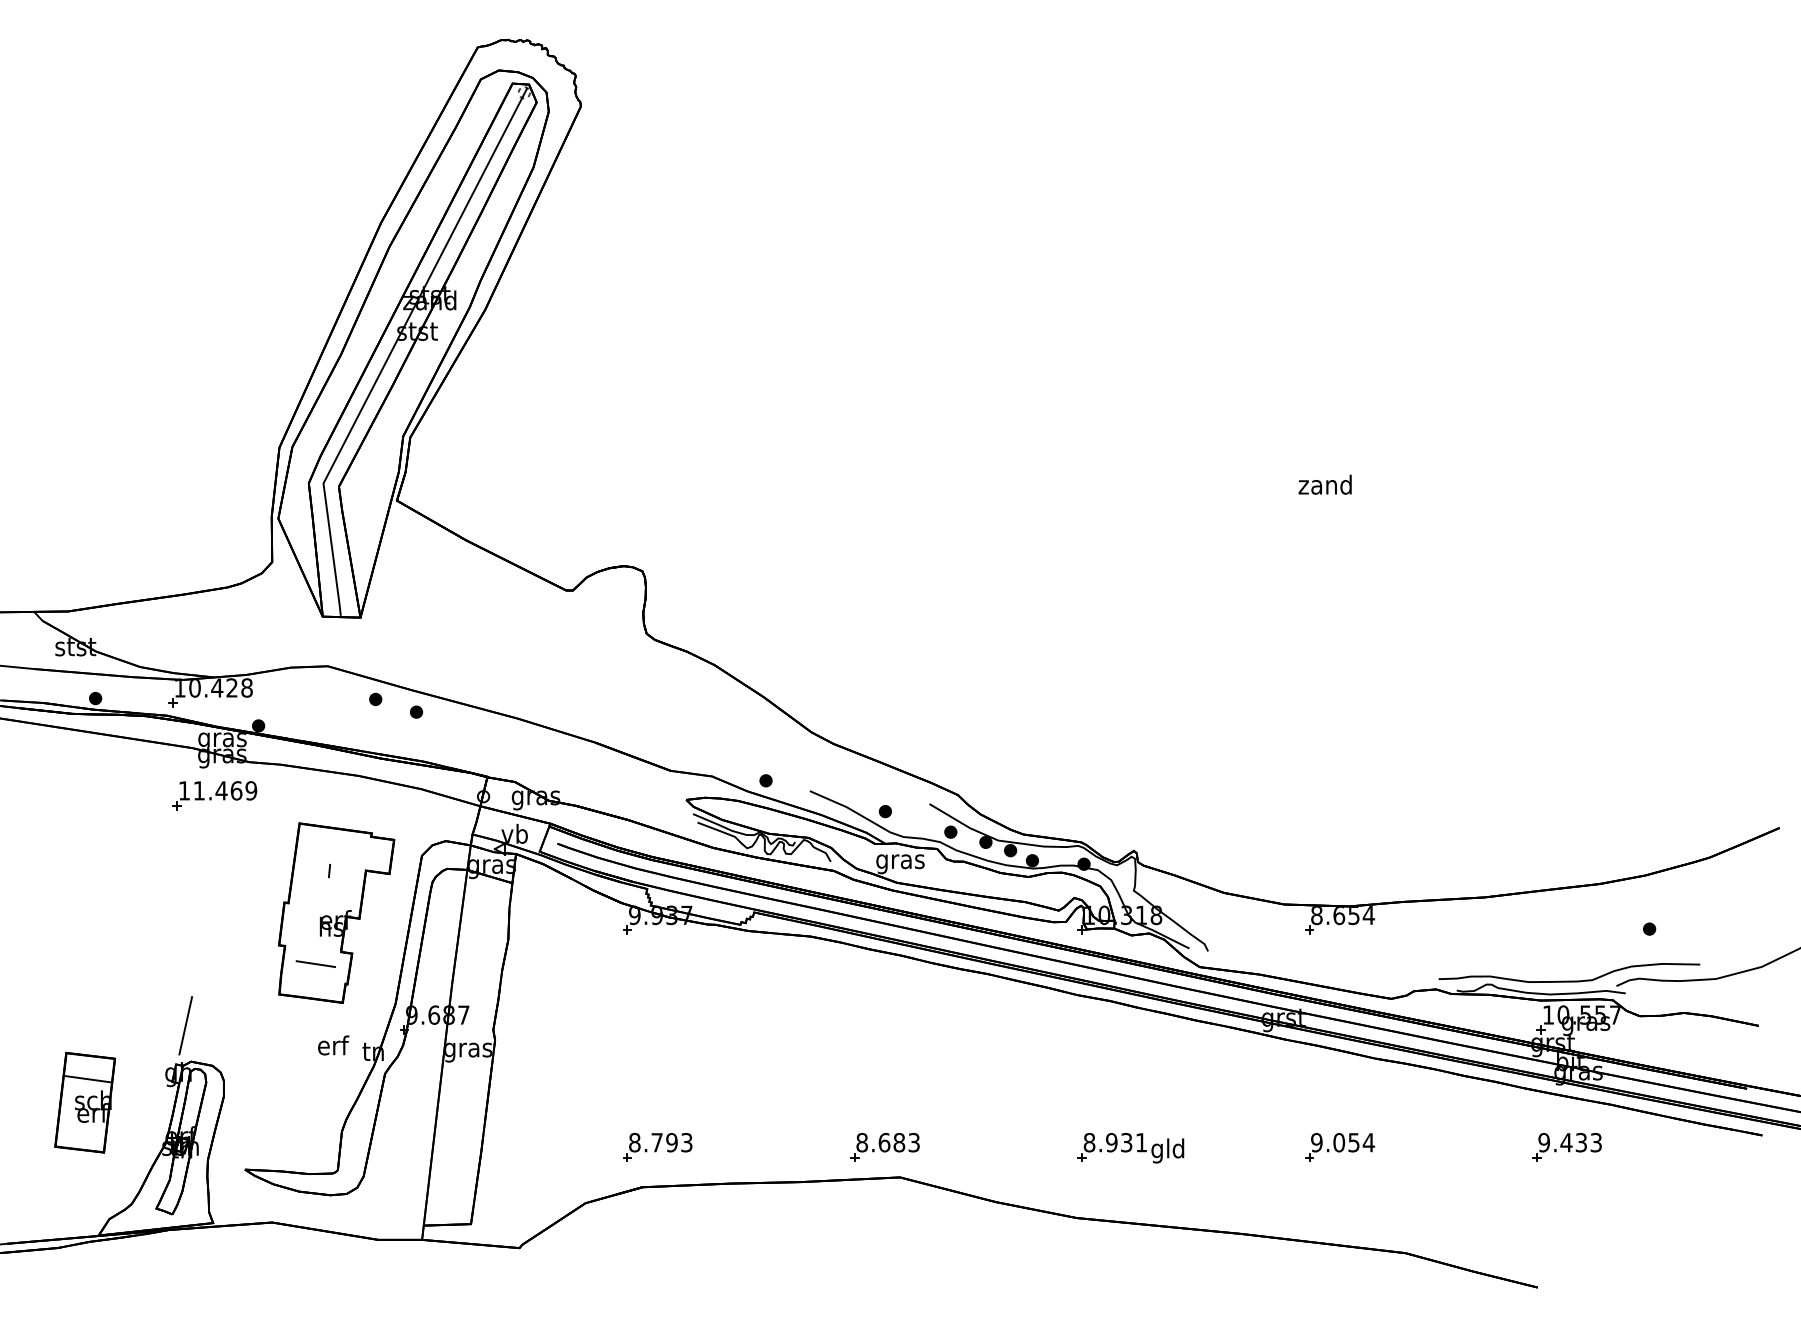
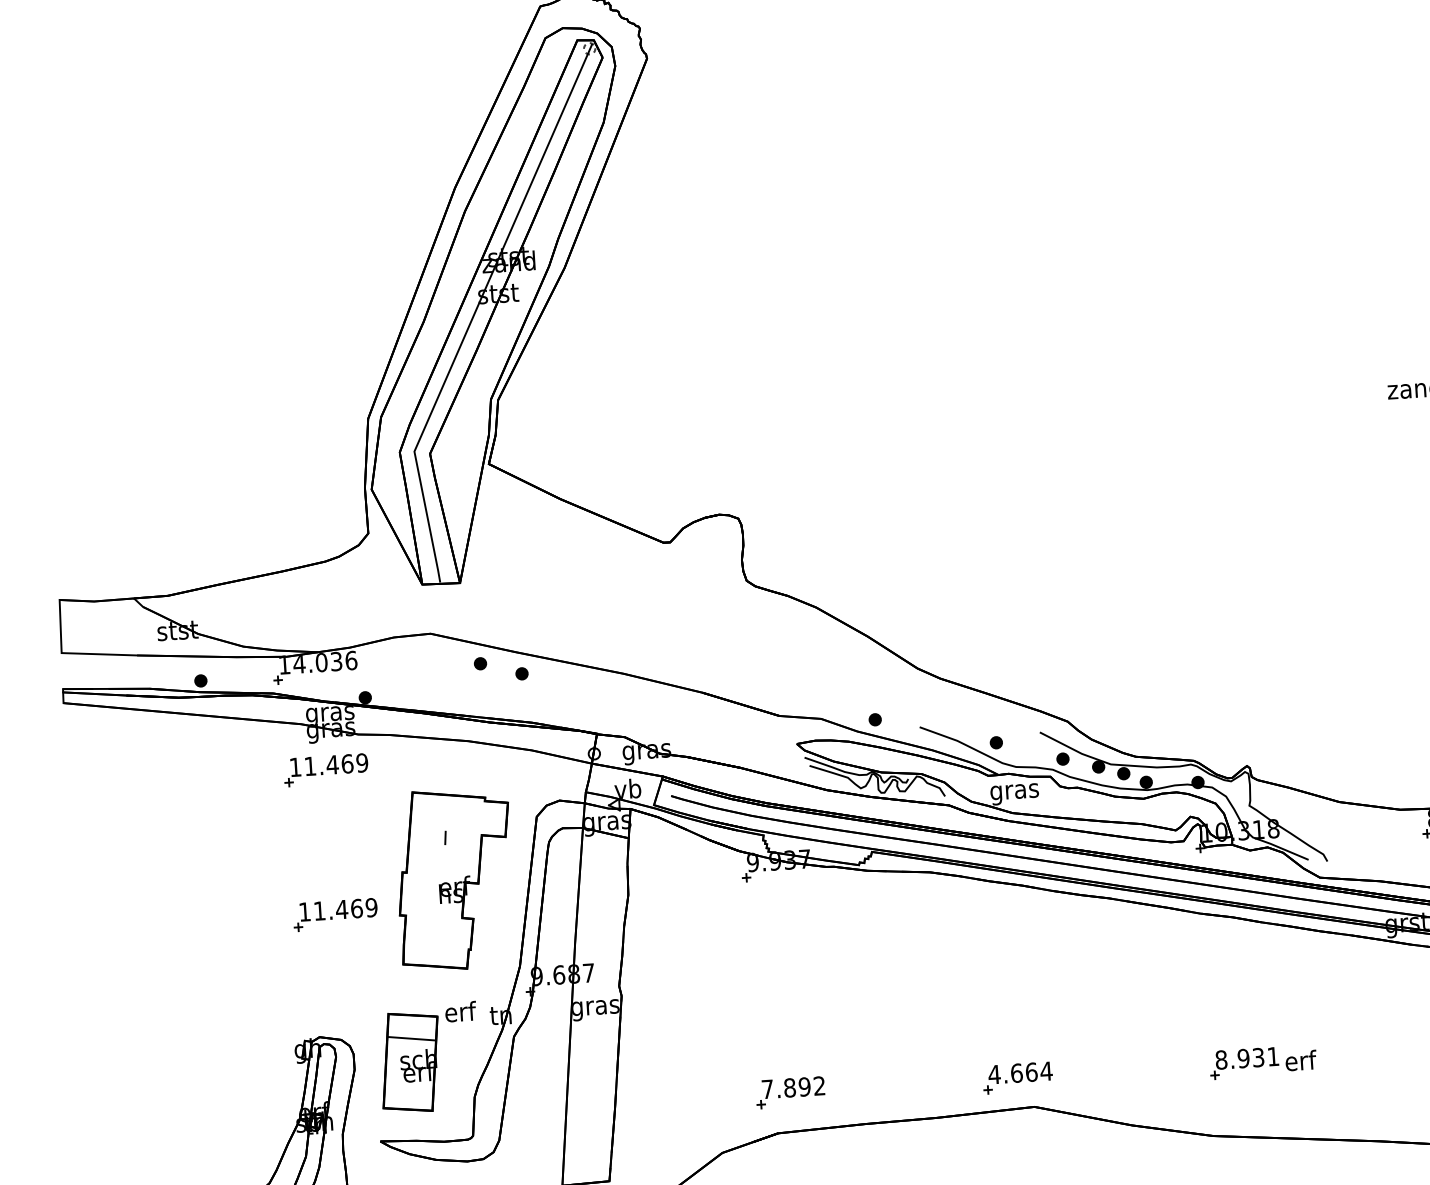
text: (220, 687) -> (324, 661), 10.428 -> 14.036
part: (214, 940) -> (335, 914), added
line: (315, 964) -> (437, 932), removed
line: (185, 1027) -> (311, 1003), removed
part: (84, 1102) -> (409, 1062), moved
text: (660, 1142) -> (793, 1087), 8.793 -> 7.892
text: (888, 1142) -> (1020, 1072), 8.683 -> 4.664
text: (1167, 1150) -> (1299, 1062), gld -> erf

